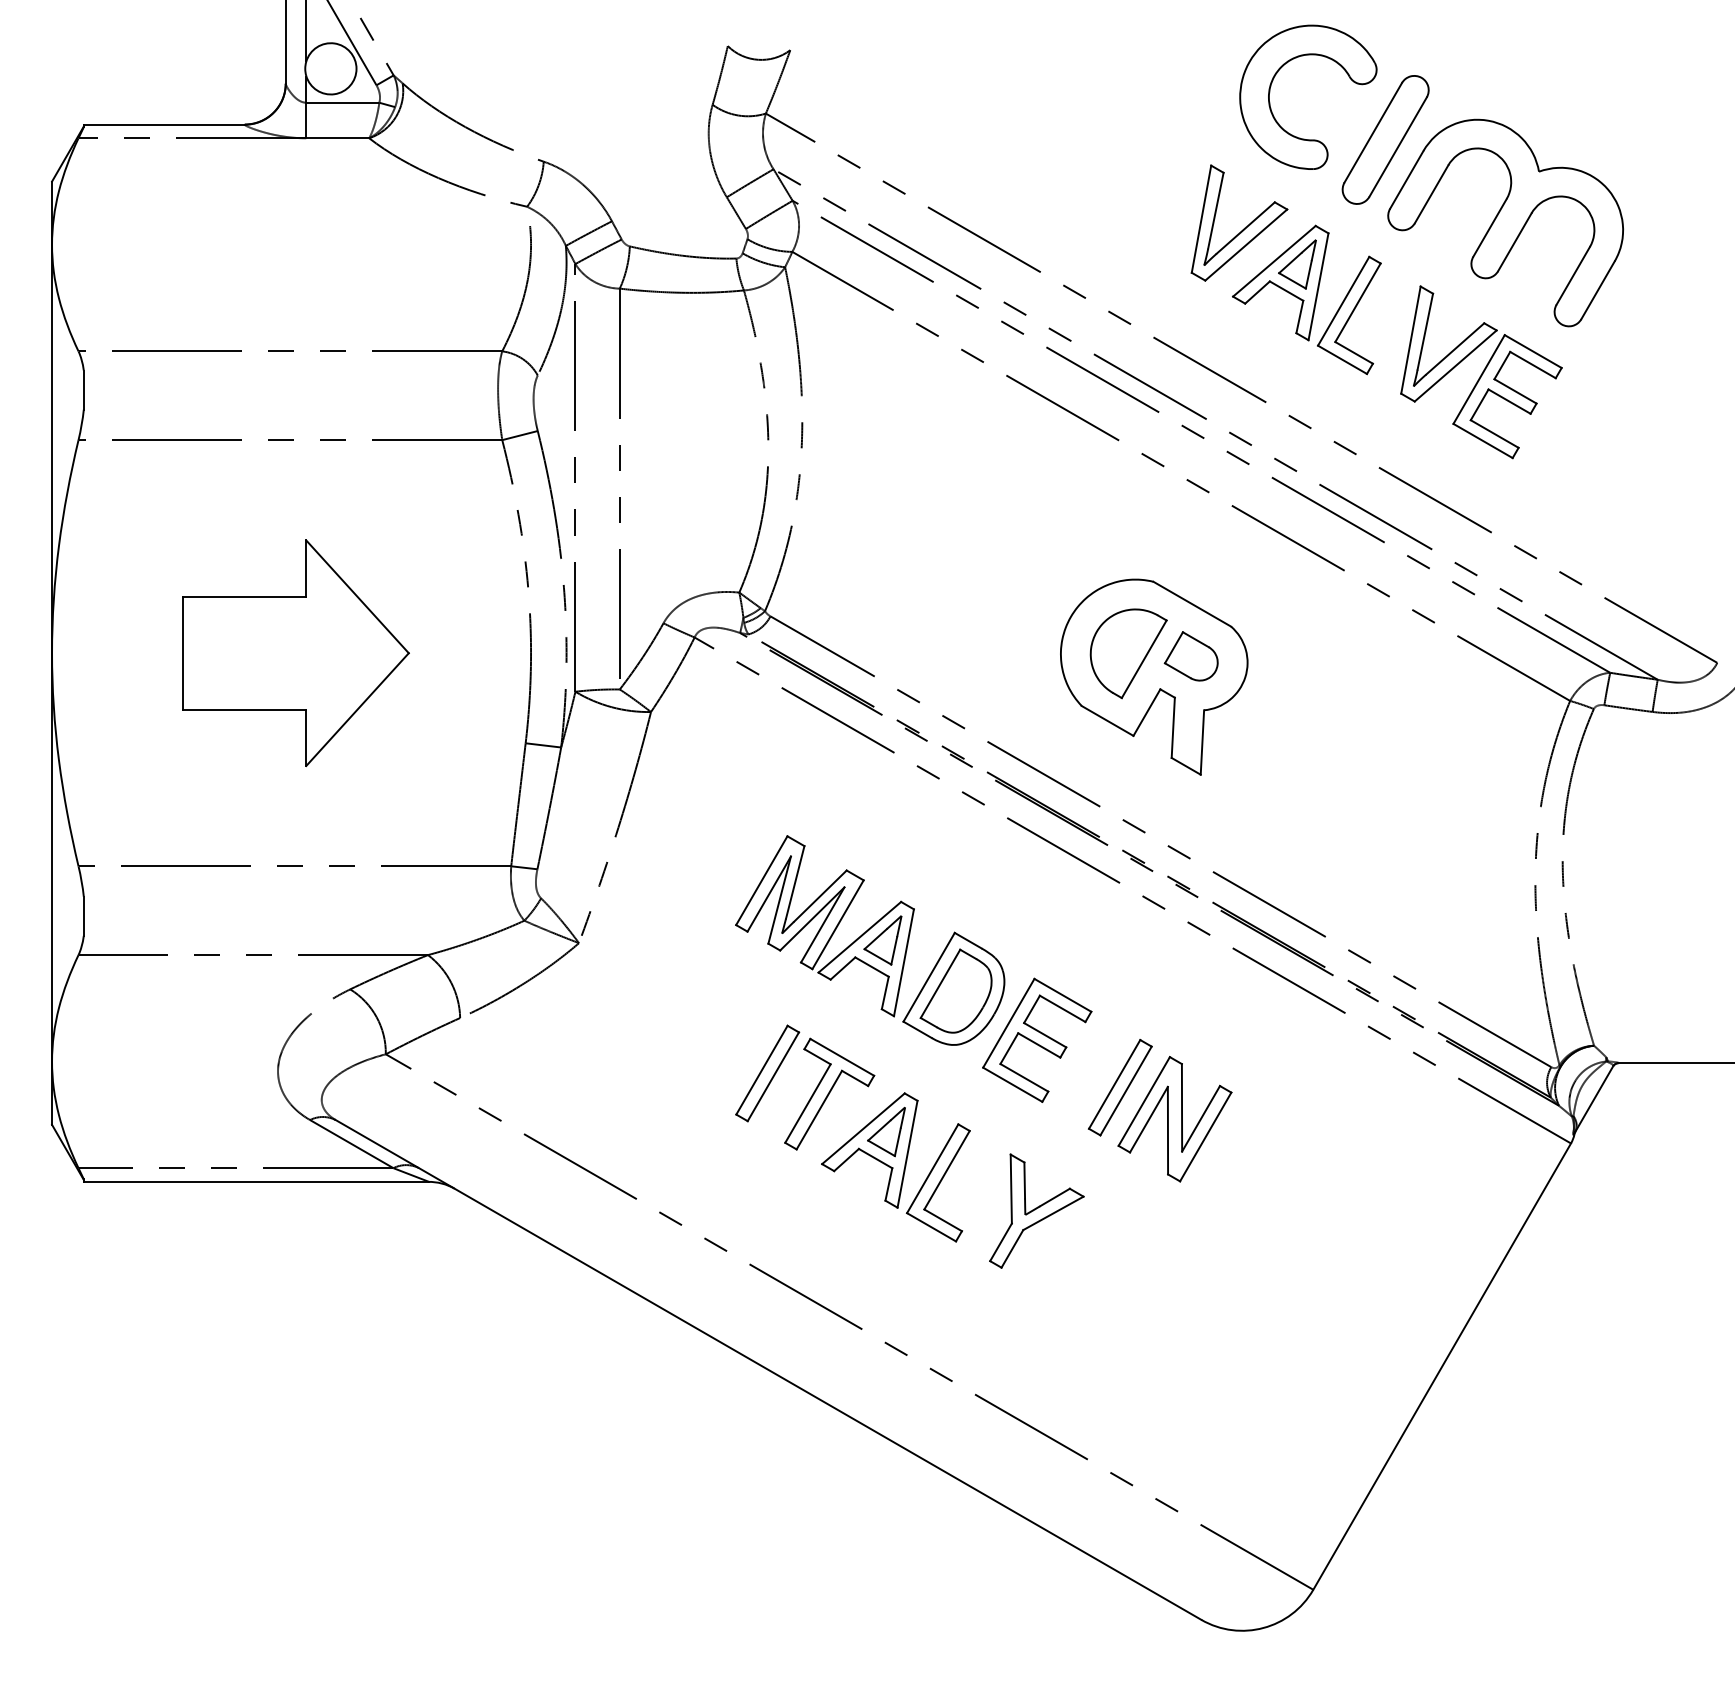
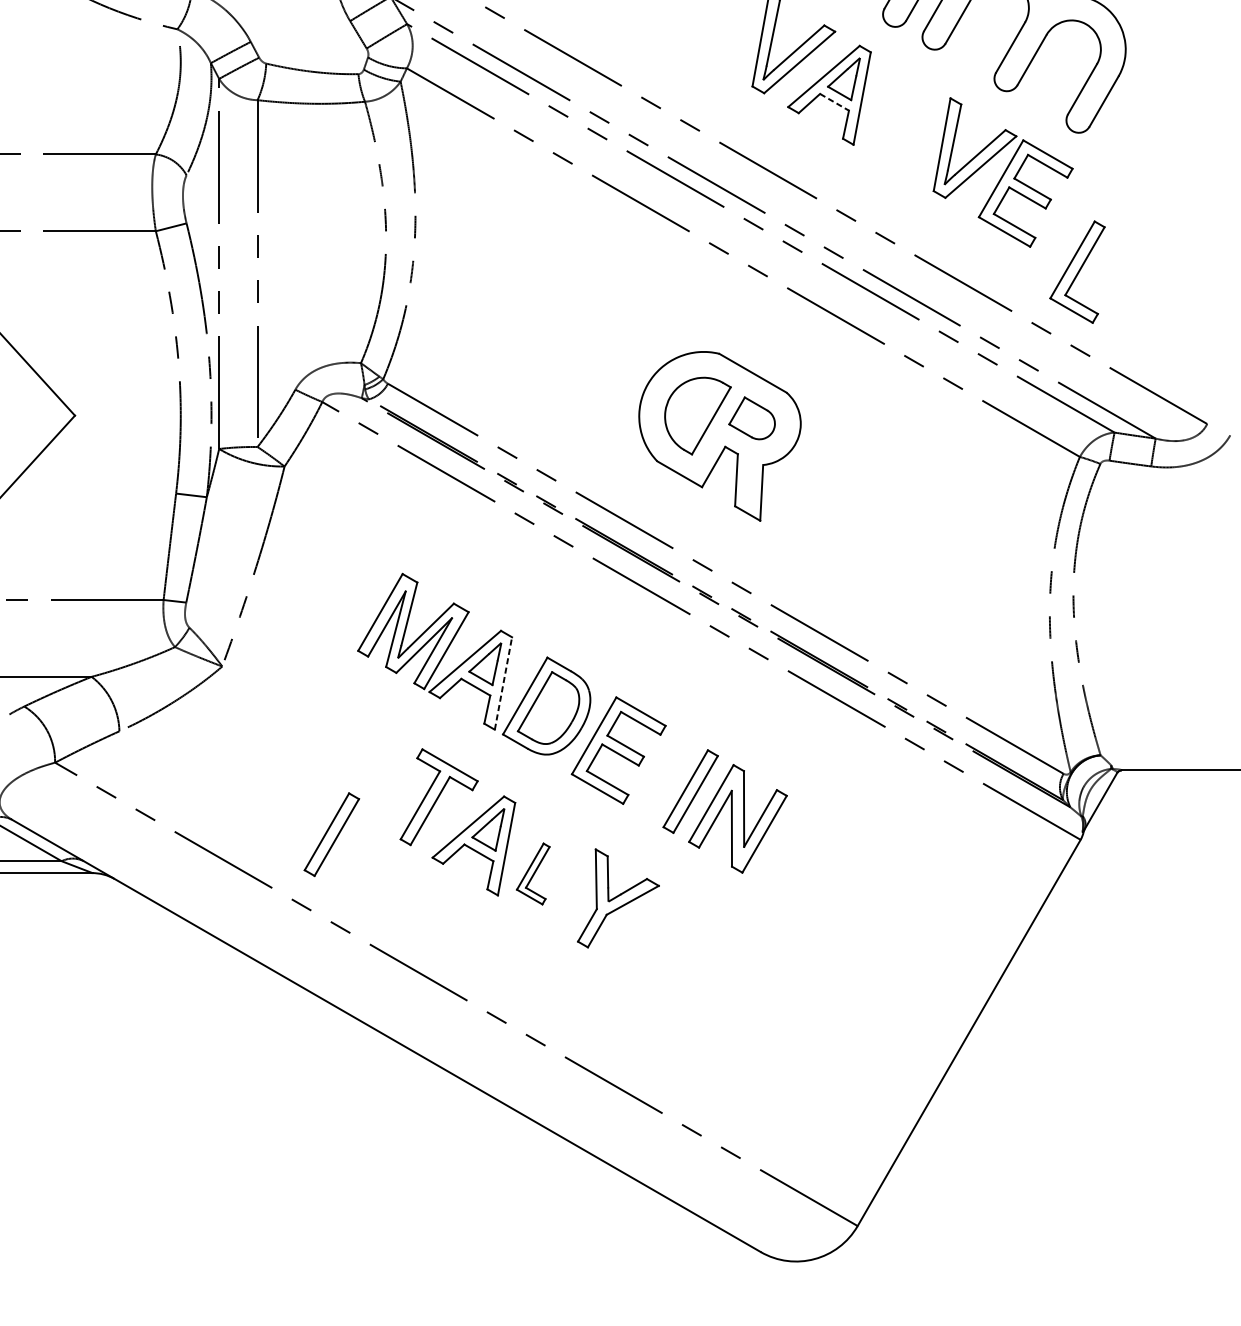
line: (1287, 291) -> (835, 102), solid -> dashed
part: (1349, 315) -> (1077, 272), moved
line: (904, 962) -> (503, 683), solid -> dashed
part: (767, 1073) -> (331, 834), moved
part: (938, 1182) -> (533, 873), size x0.6

